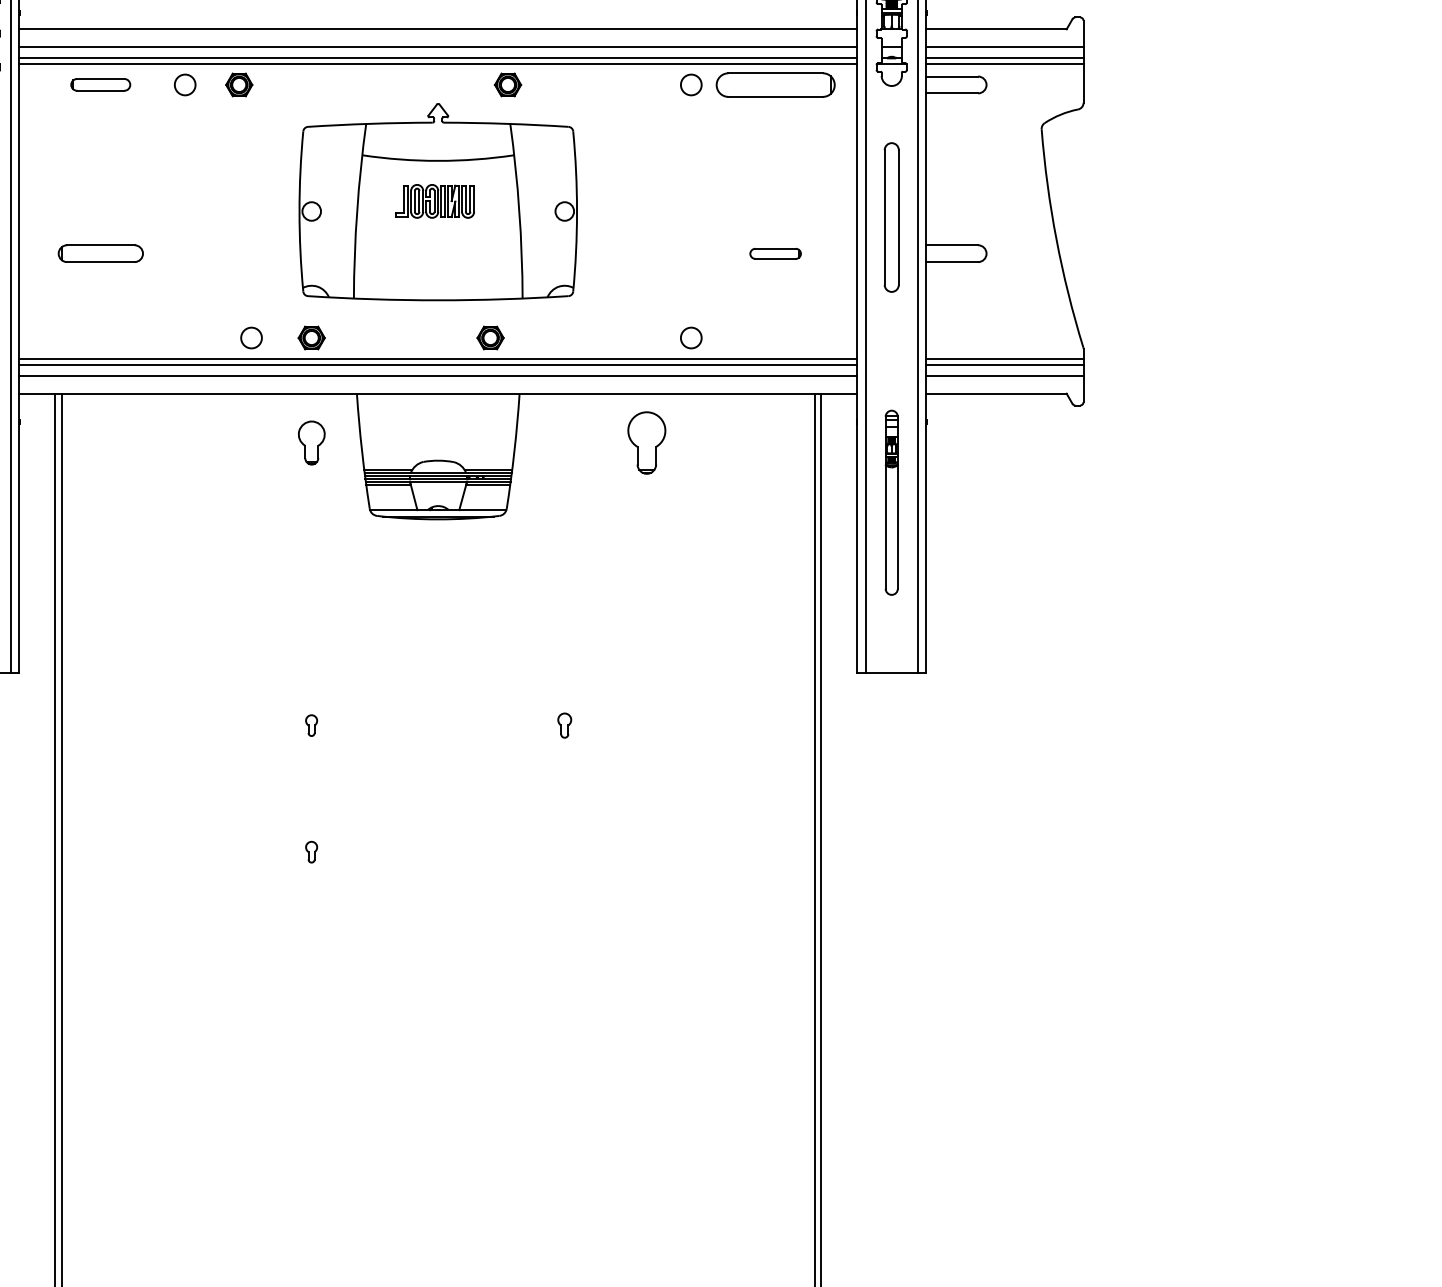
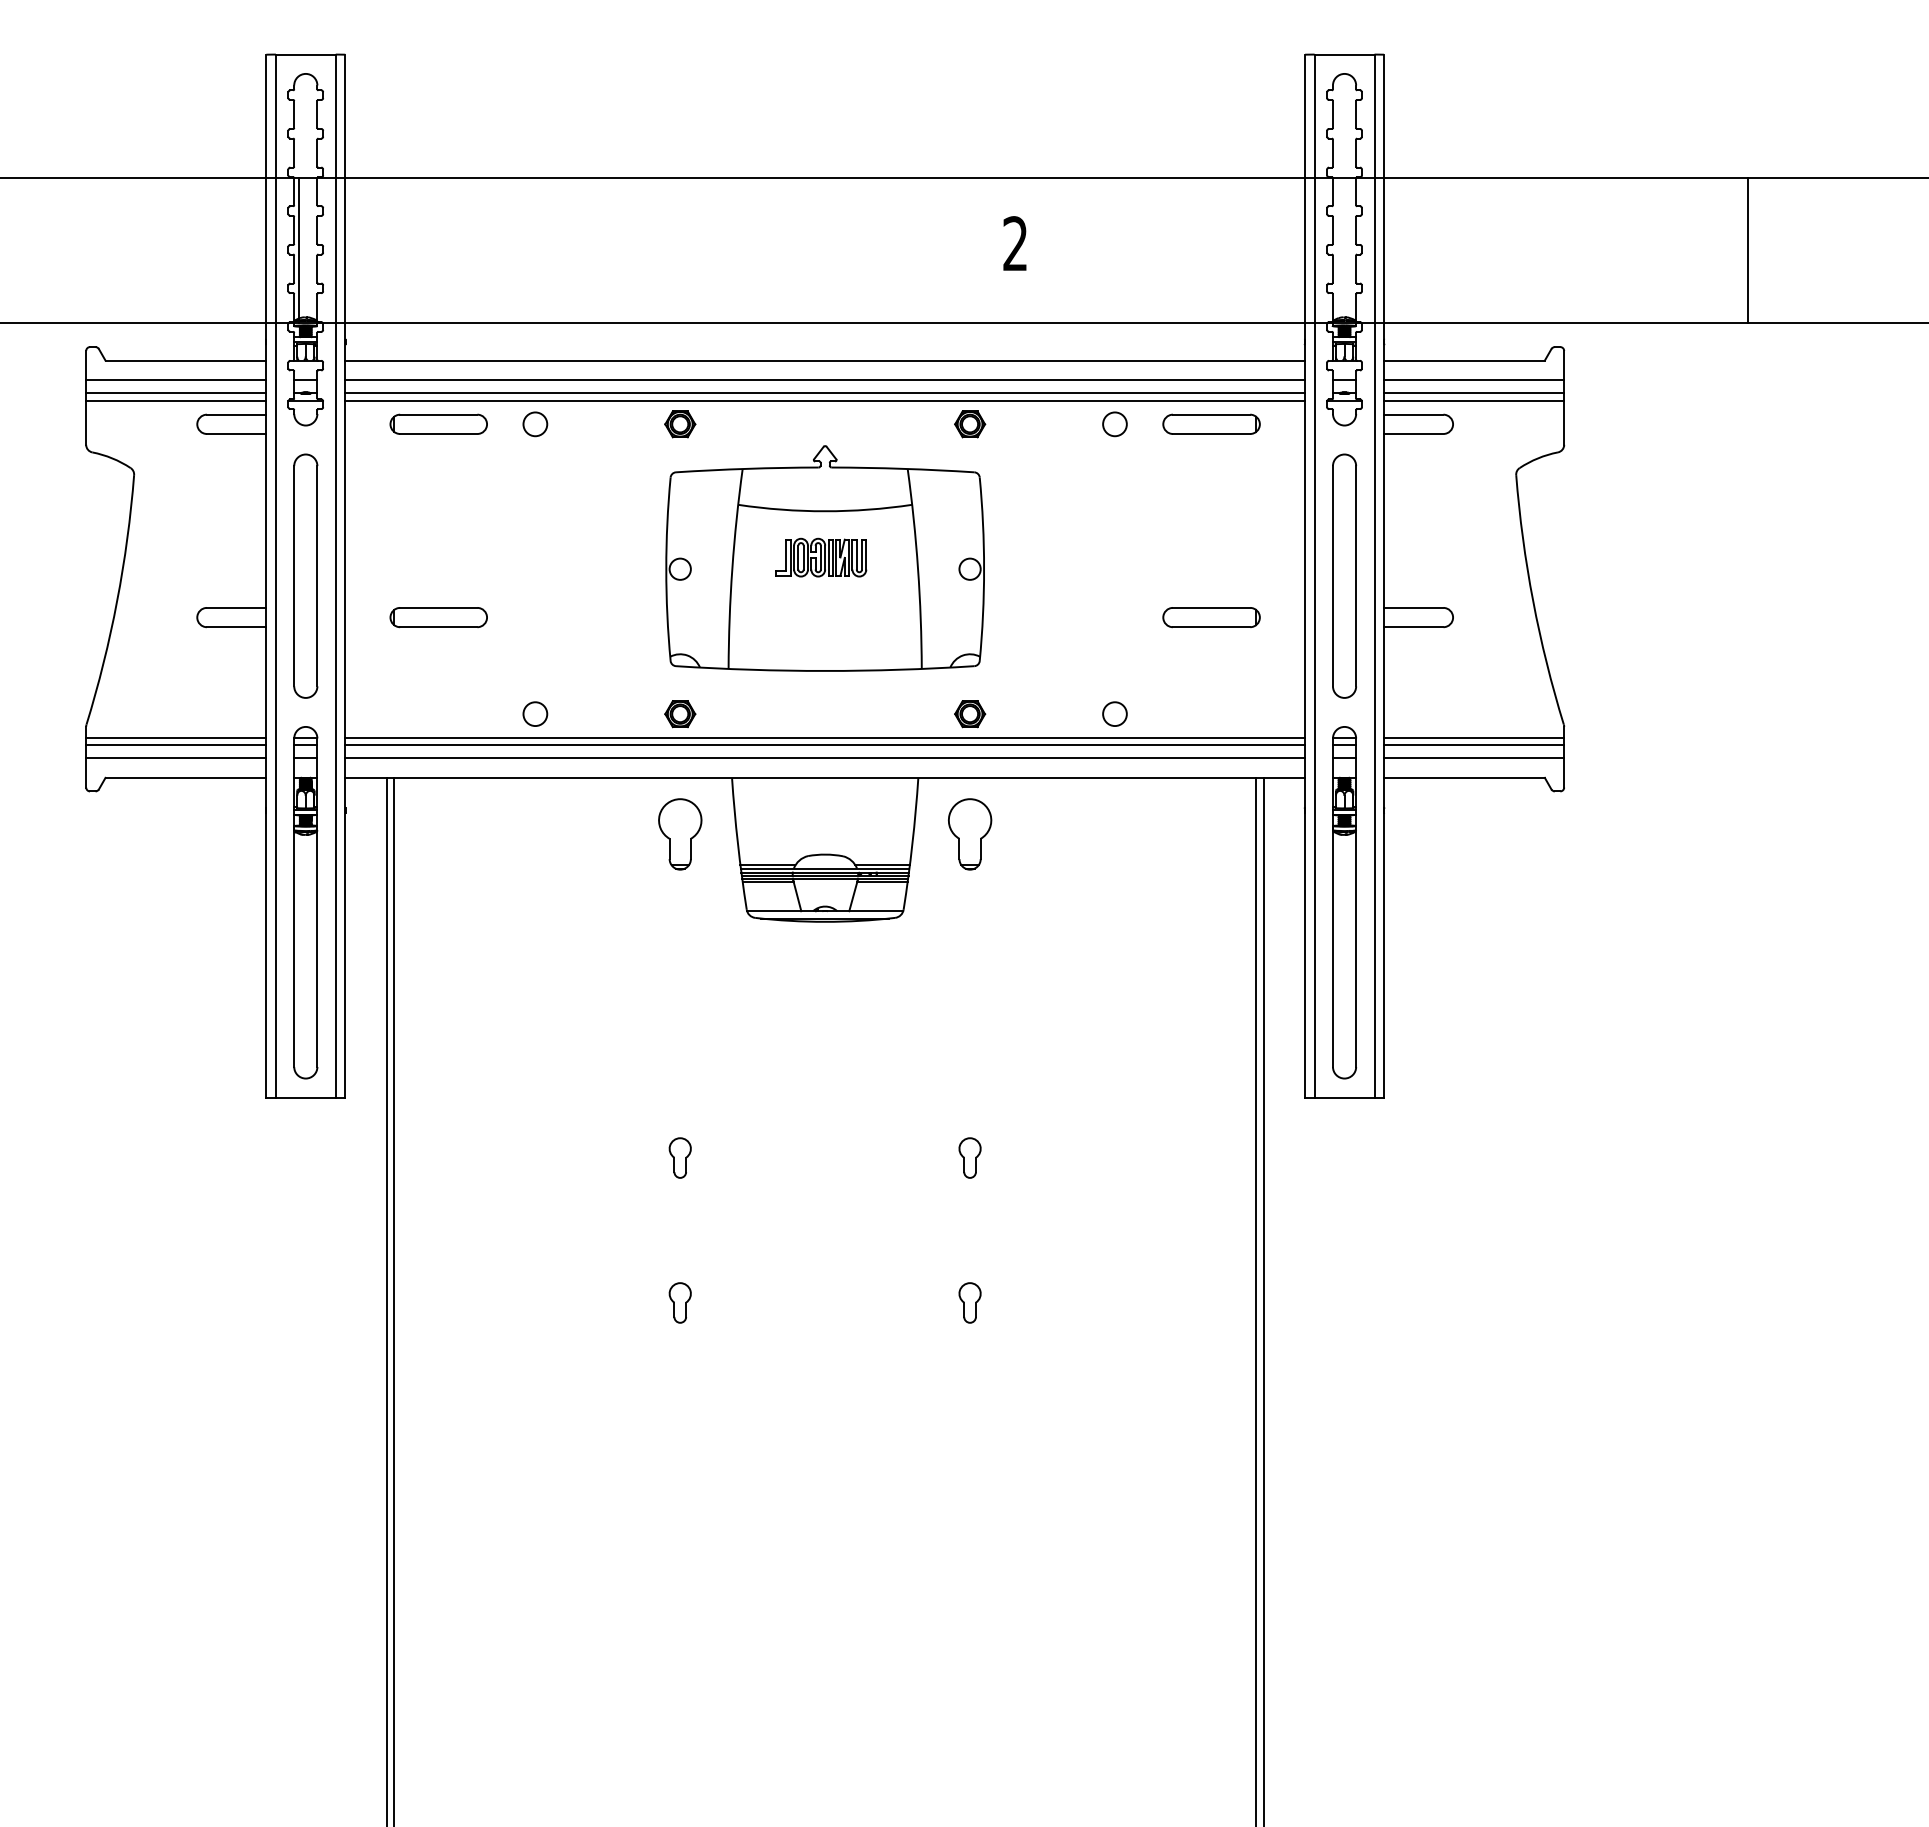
part: (100, 84) -> (438, 423), size x1.43
part: (775, 84) -> (1211, 423), size x0.71
part: (239, 85) -> (680, 424), moved
part: (508, 85) -> (970, 424), moved
part: (891, 216) -> (1344, 575), size x1.43
part: (775, 253) -> (1211, 617), size x1.67
circle: (251, 337) -> (535, 713), moved
part: (490, 338) -> (970, 714), moved
part: (311, 443) -> (680, 834), size x1.43
part: (647, 443) -> (970, 834), moved
part: (891, 502) -> (1344, 902), size x1.67
part: (311, 725) -> (679, 1157), size x1.67
part: (564, 725) -> (969, 1157), size x1.43
part: (311, 851) -> (679, 1302), size x1.67
part: (564, 851) -> (969, 1302), added

